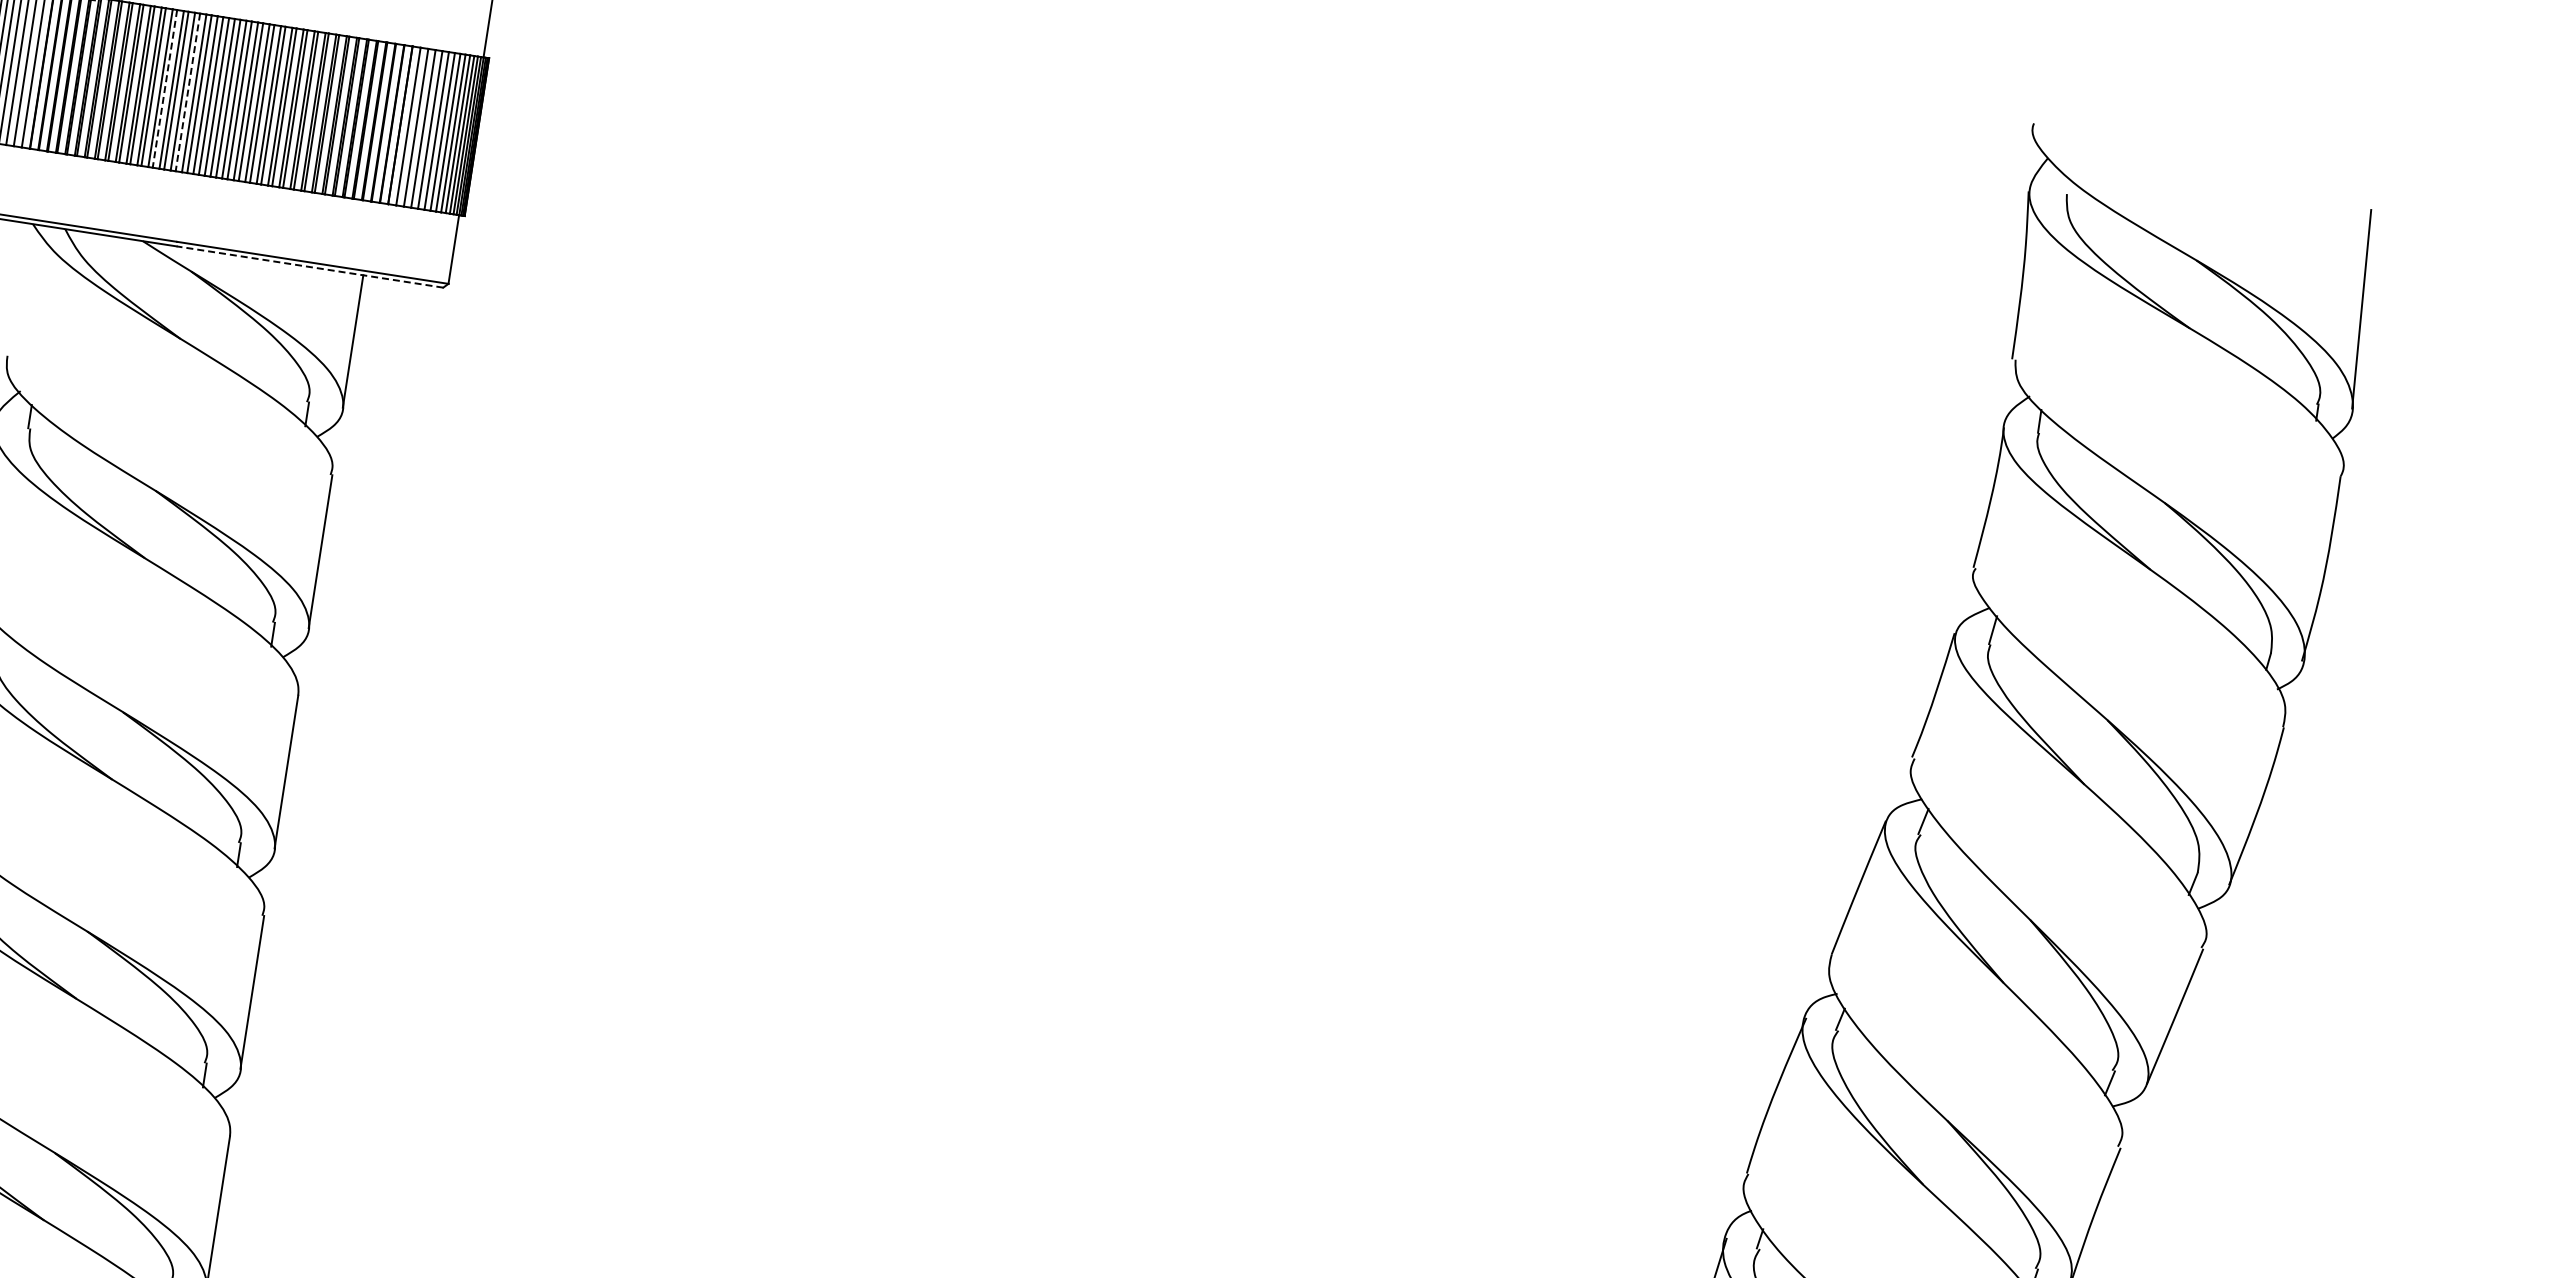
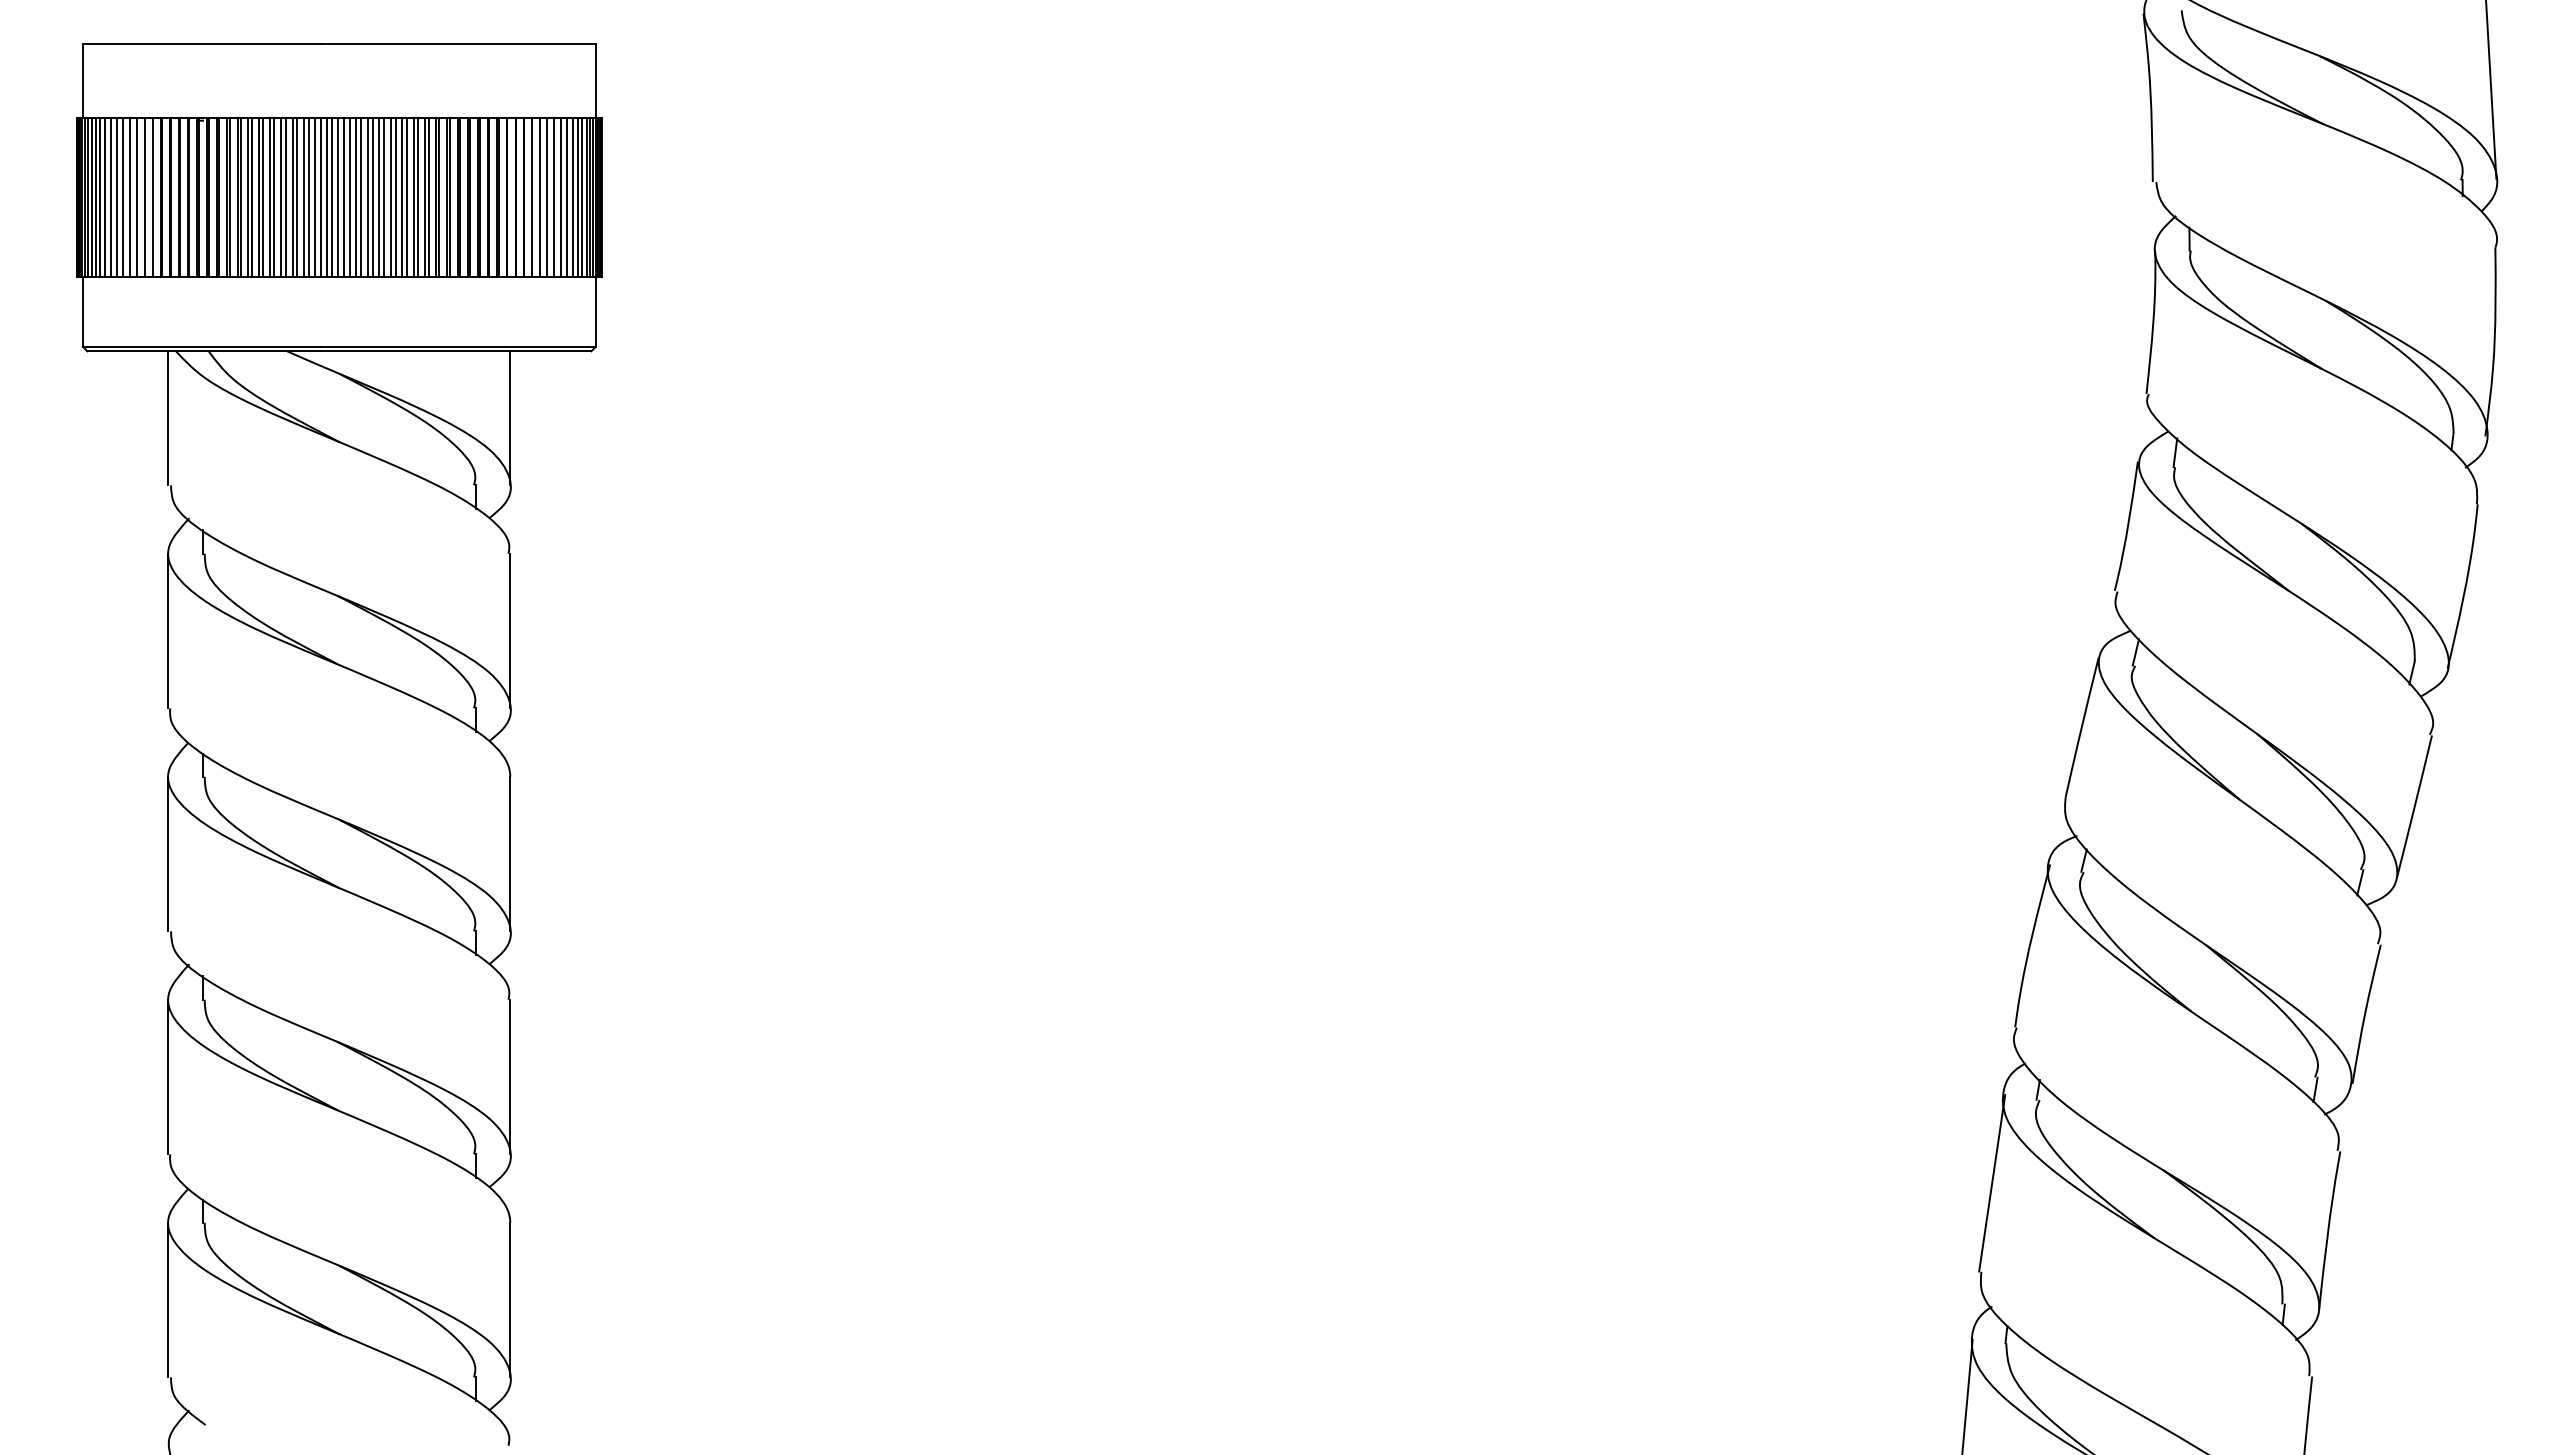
line: (164, 88) -> (285, 197), dashed -> solid
line: (188, 92) -> (309, 197), dashed -> solid
line: (310, 267) -> (456, 351), dashed -> solid
line: (15, 289) -> (168, 418), added

